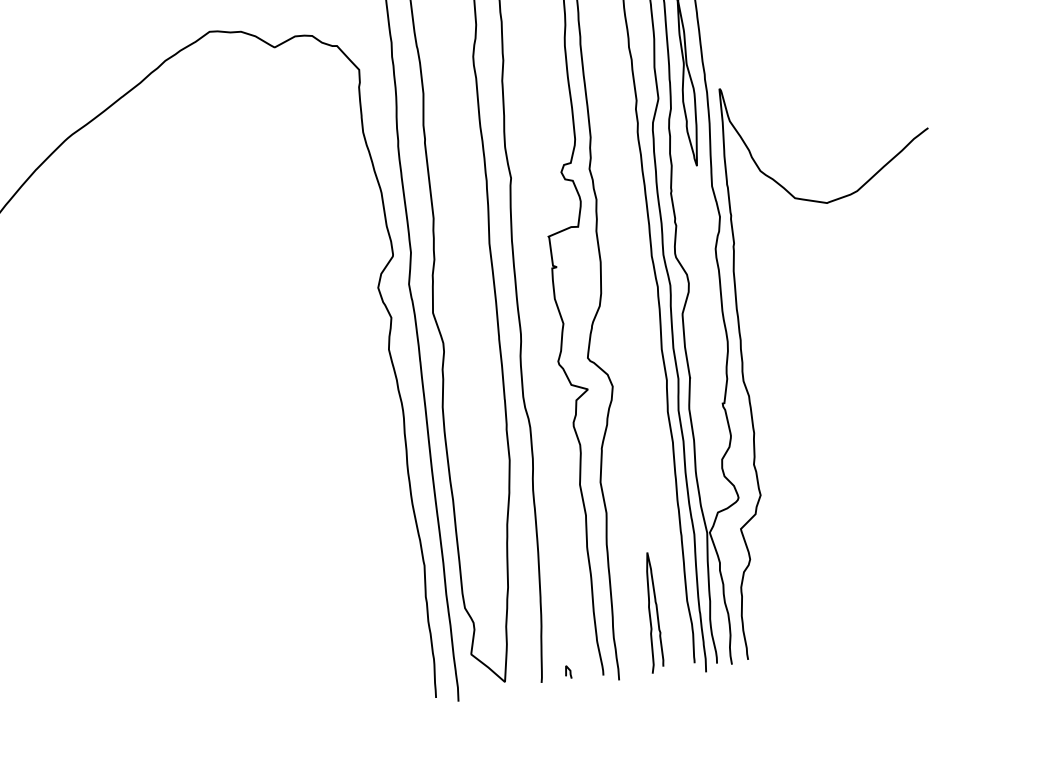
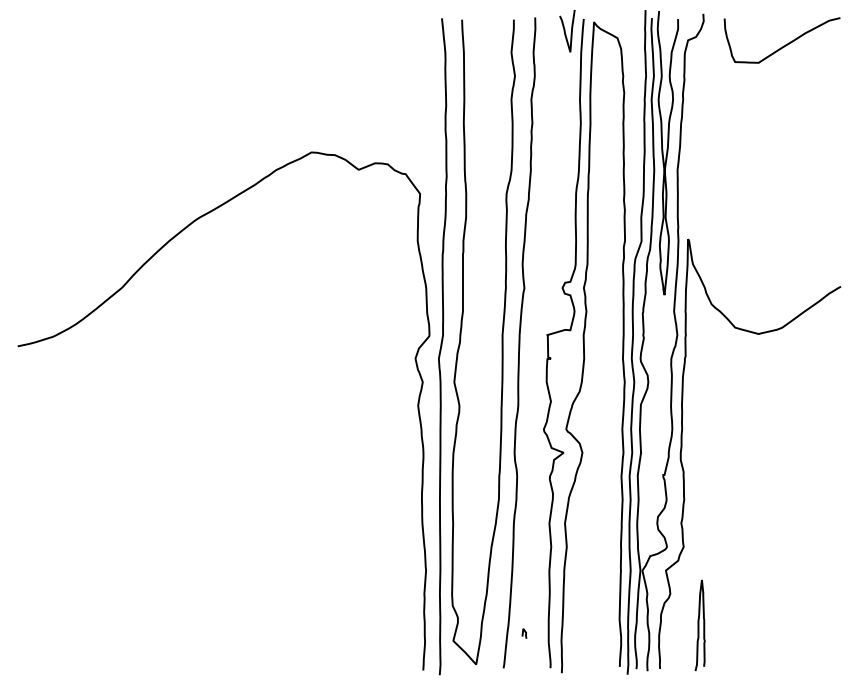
curve: (651, 612) -> (699, 625), moved
curve: (568, 670) -> (524, 632), moved

